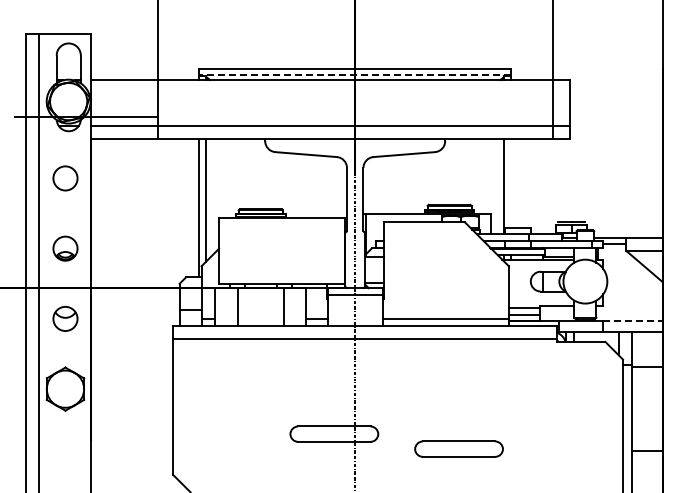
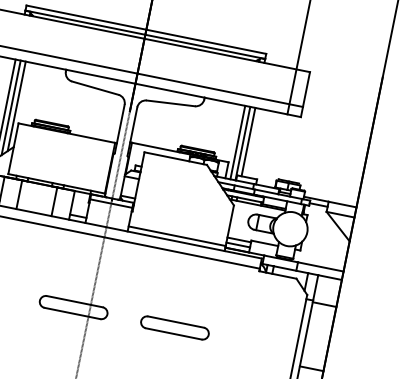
line: (355, 75) -> (145, 34), dashed -> solid
line: (511, 182) -> (248, 141), added
line: (497, 186) -> (237, 142), added
line: (212, 196) -> (16, 105), added
line: (632, 321) -> (320, 267), dashed -> solid
part: (458, 448) -> (174, 327), moved

